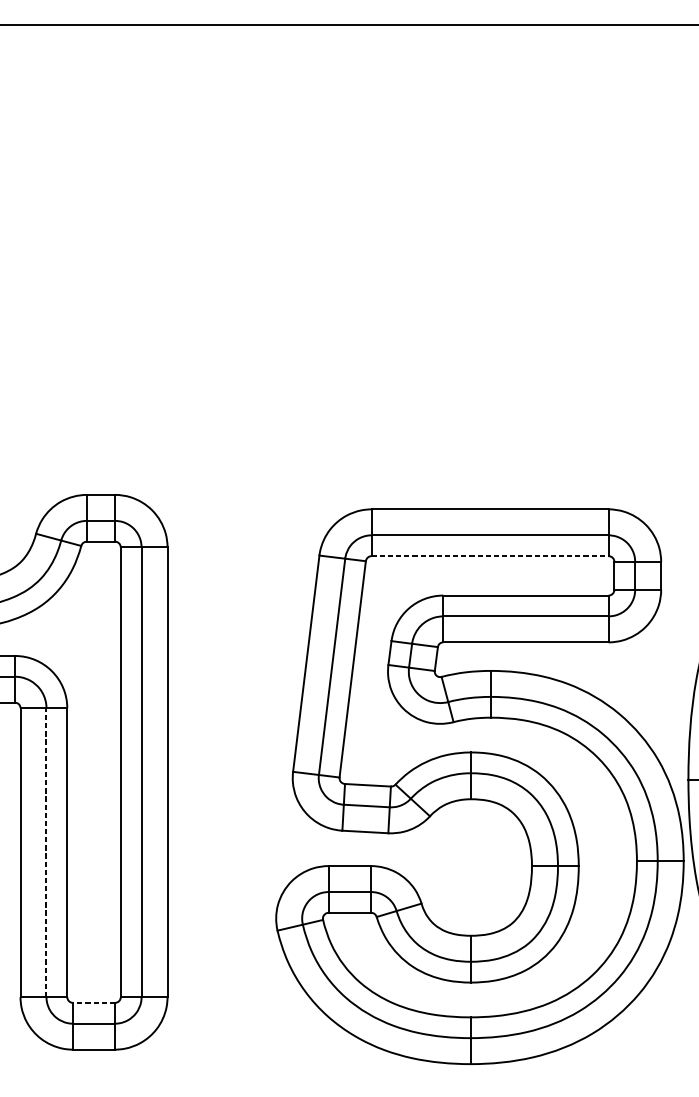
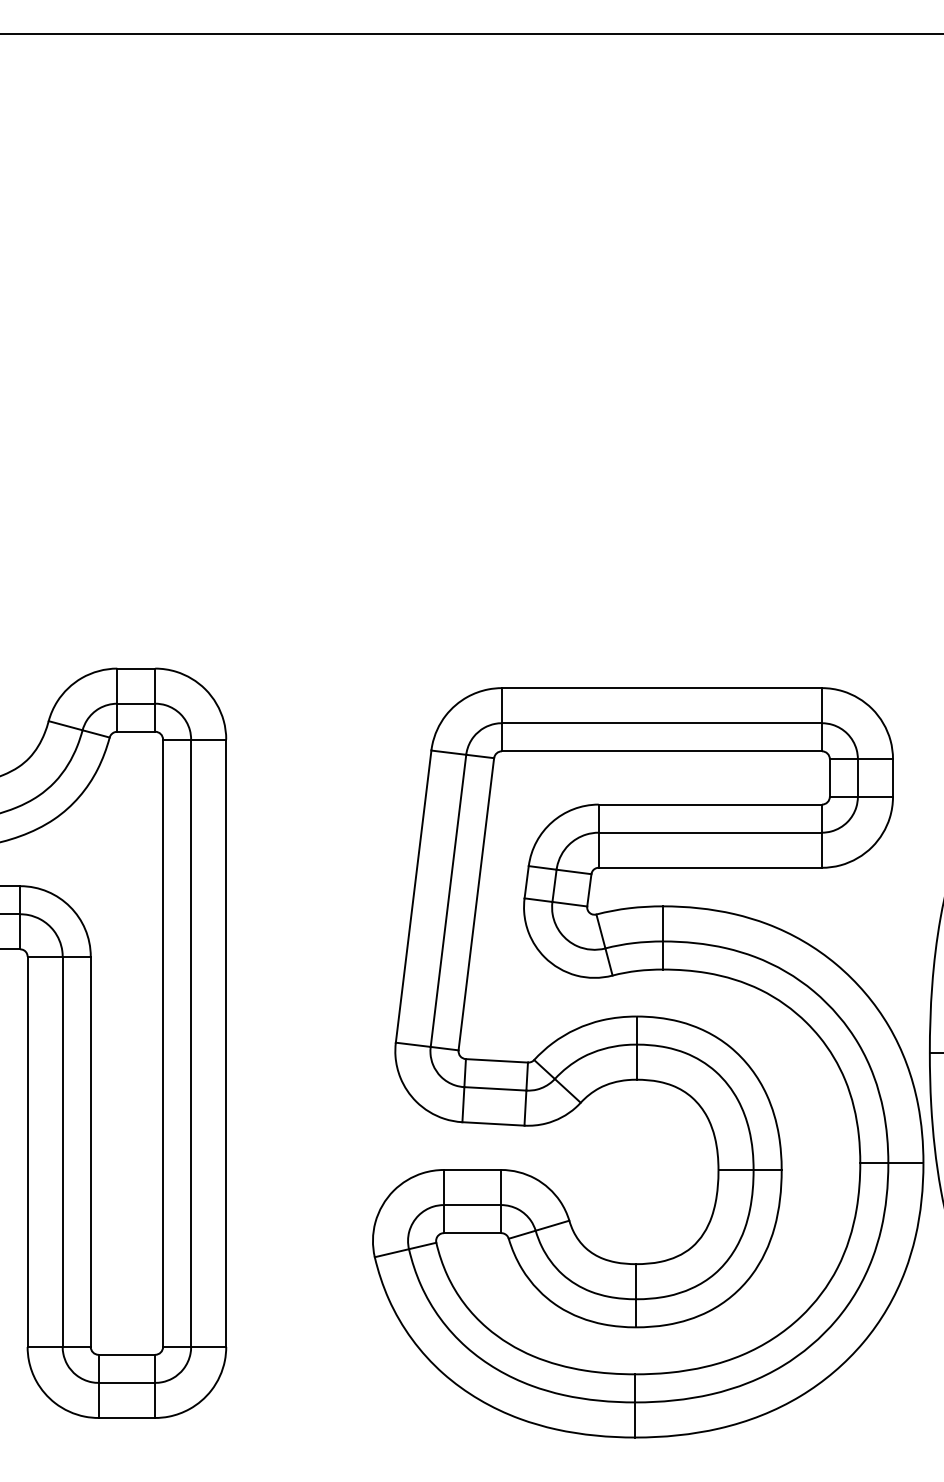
line: (490, 556) -> (662, 751), dashed -> solid
line: (46, 852) -> (62, 1151), dashed -> solid
line: (93, 1002) -> (126, 1354), dashed -> solid

